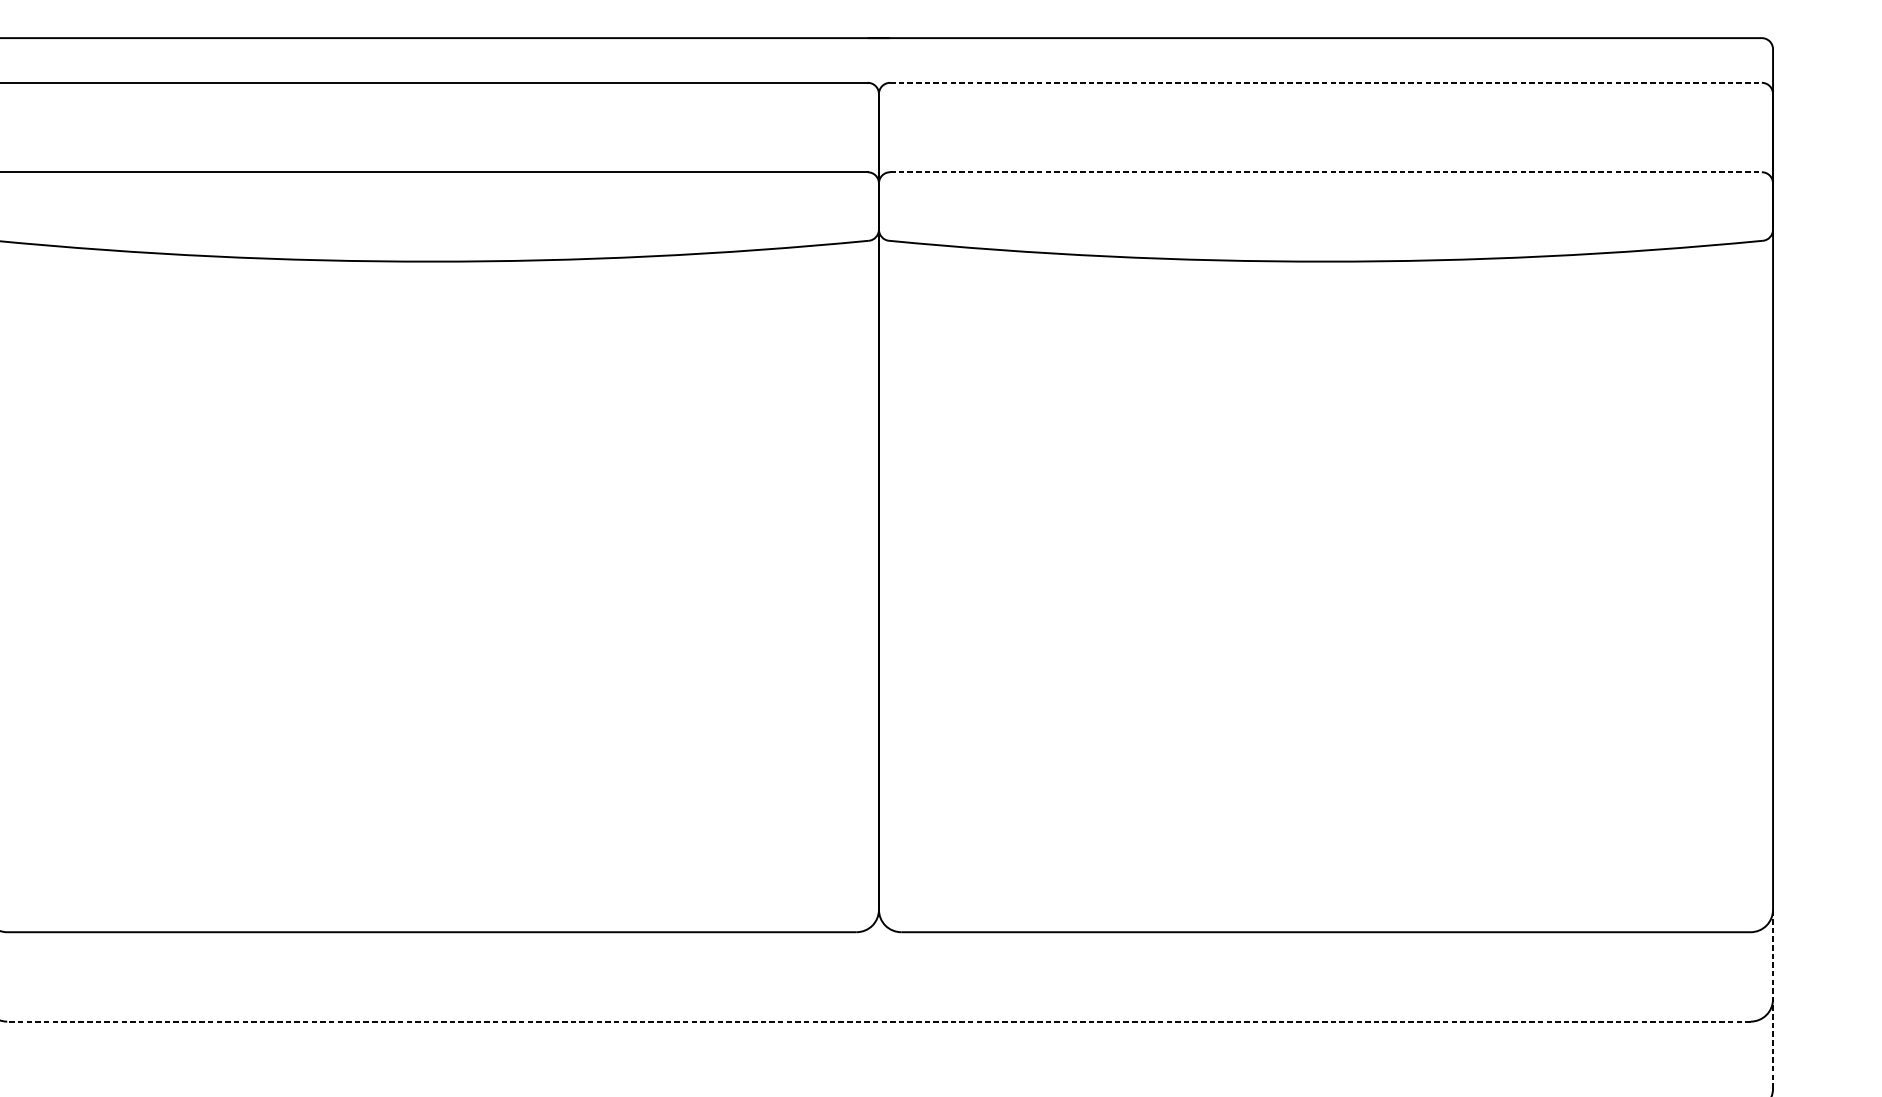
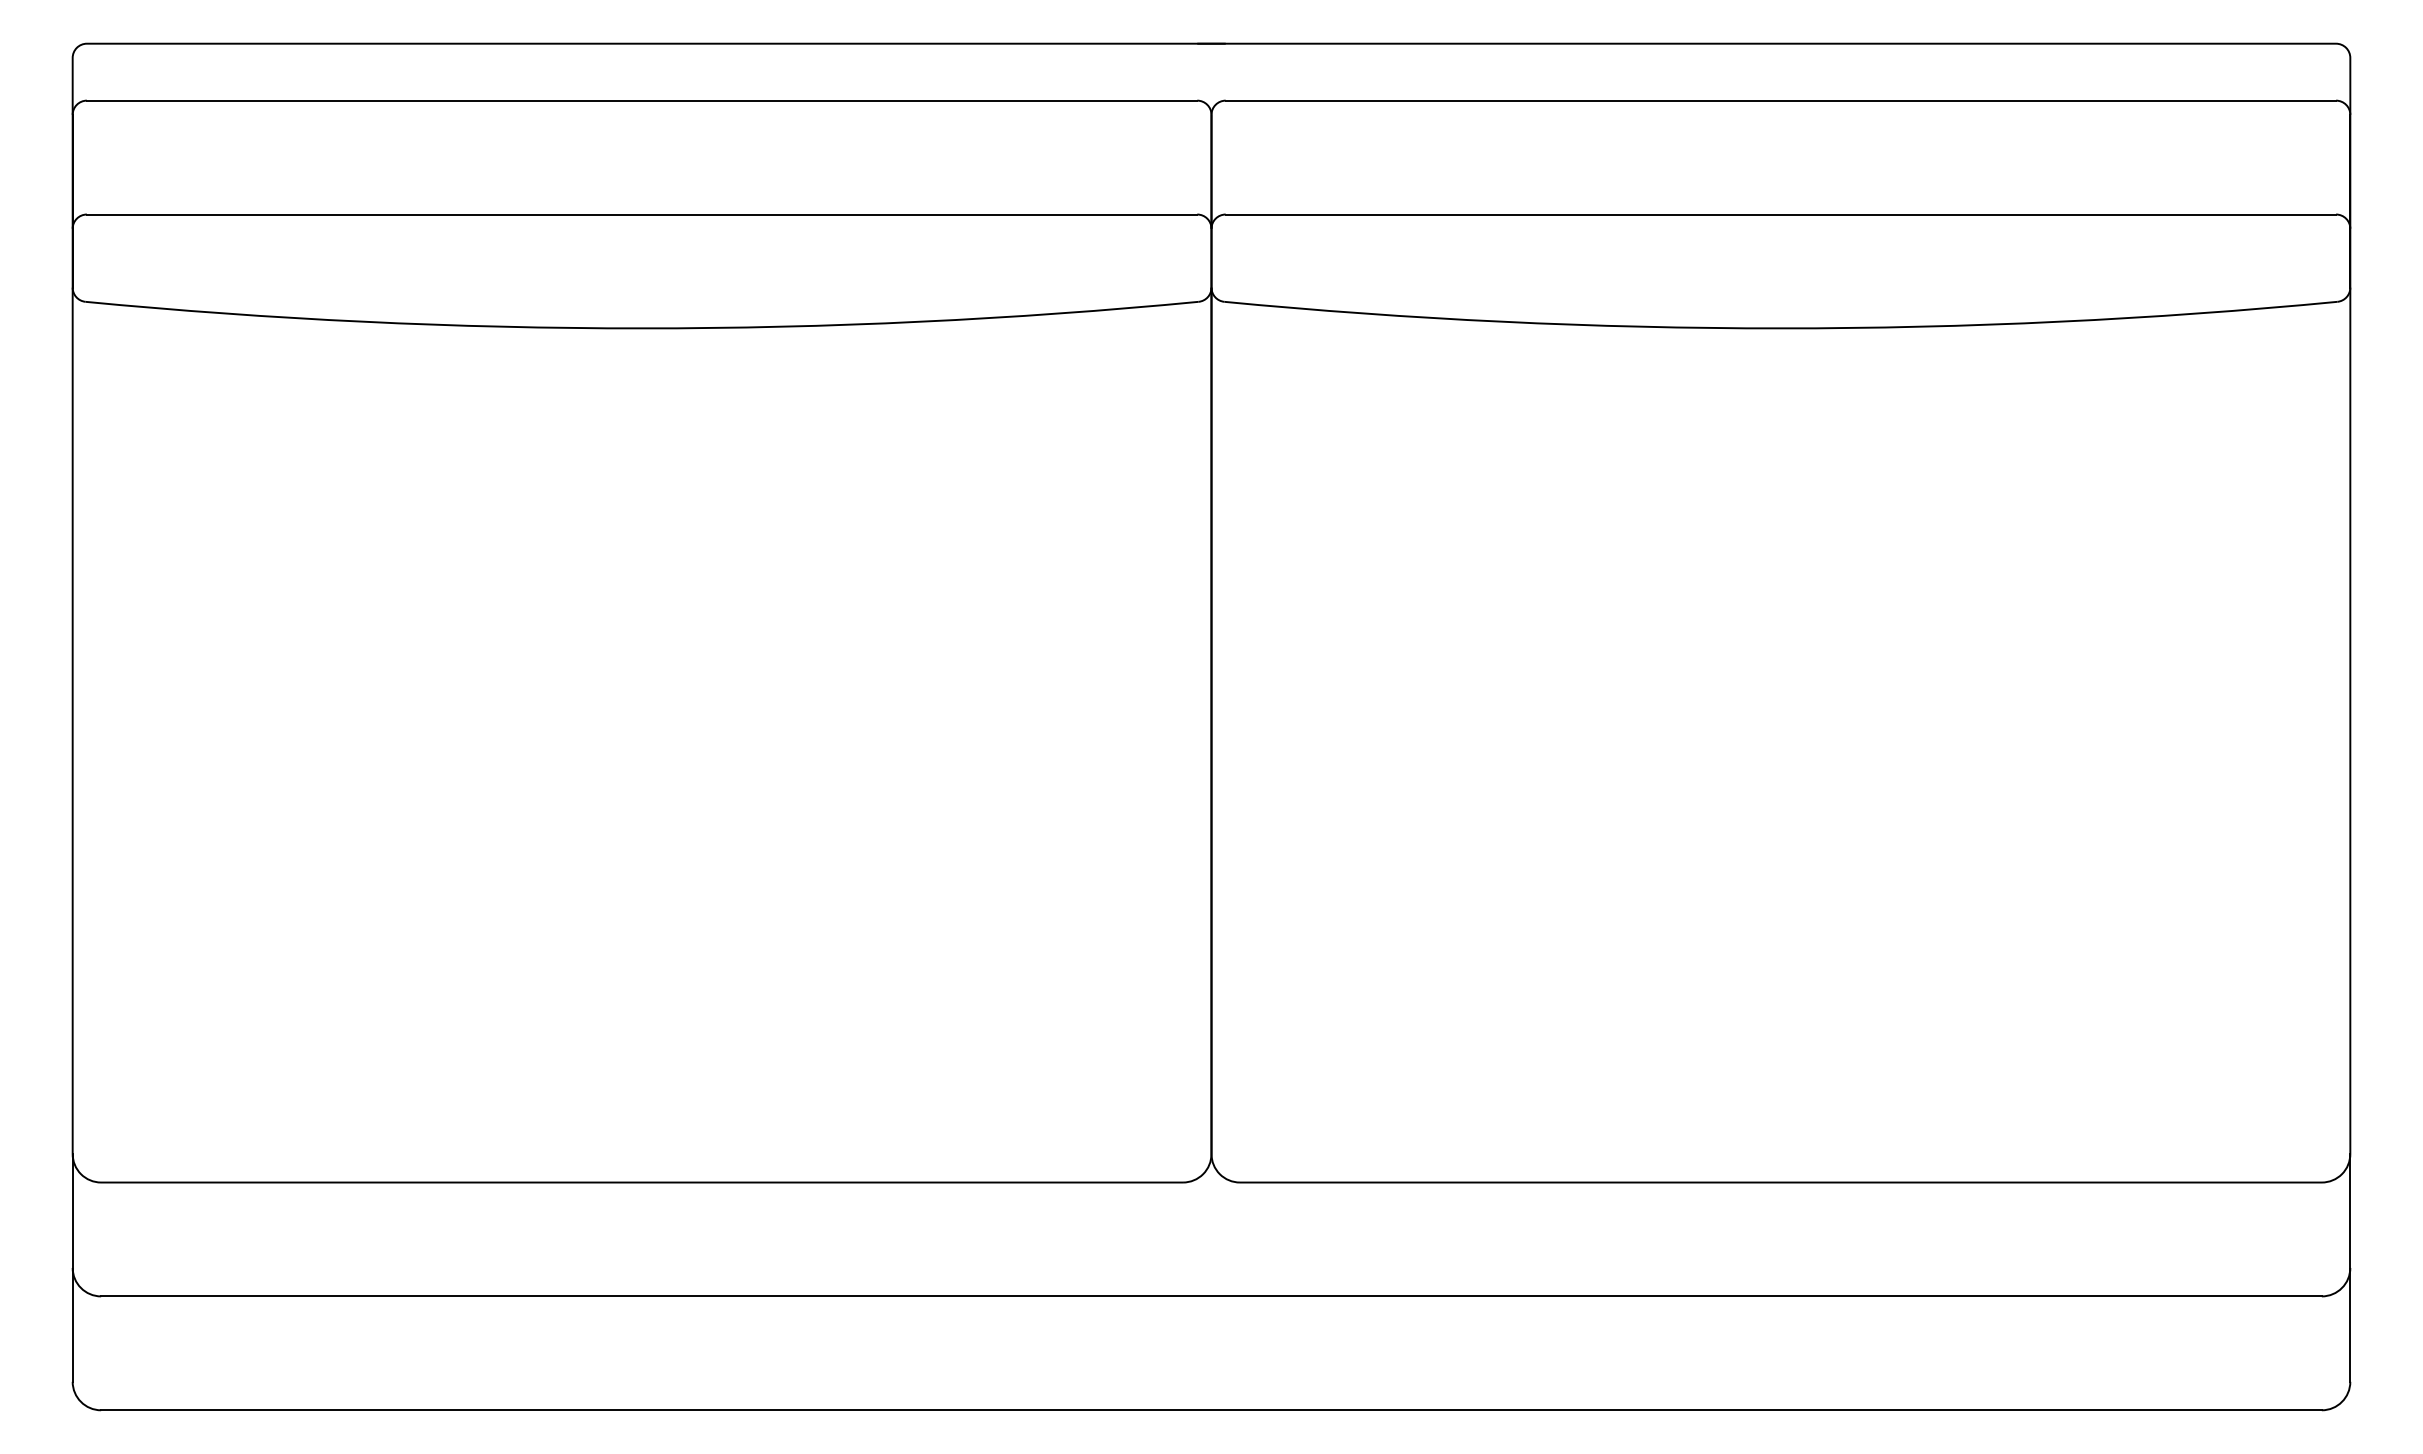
line: (1326, 82) -> (1781, 100), dashed -> solid
line: (1326, 172) -> (1781, 214), dashed -> solid
line: (1773, 998) -> (2350, 1267), dashed -> solid
line: (878, 1021) -> (1211, 1296), dashed -> solid

